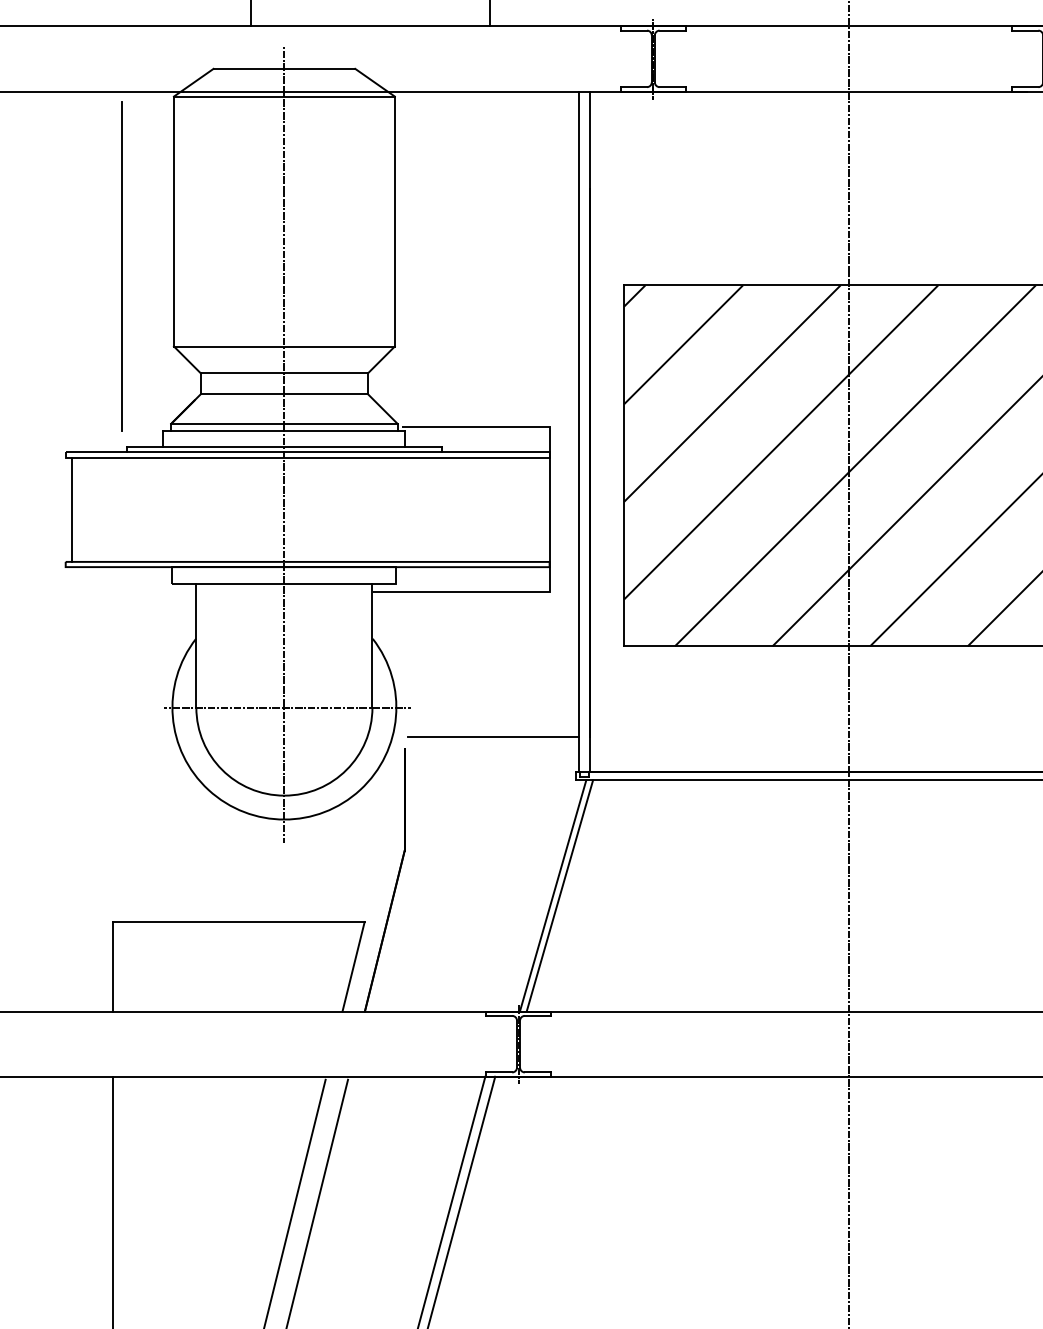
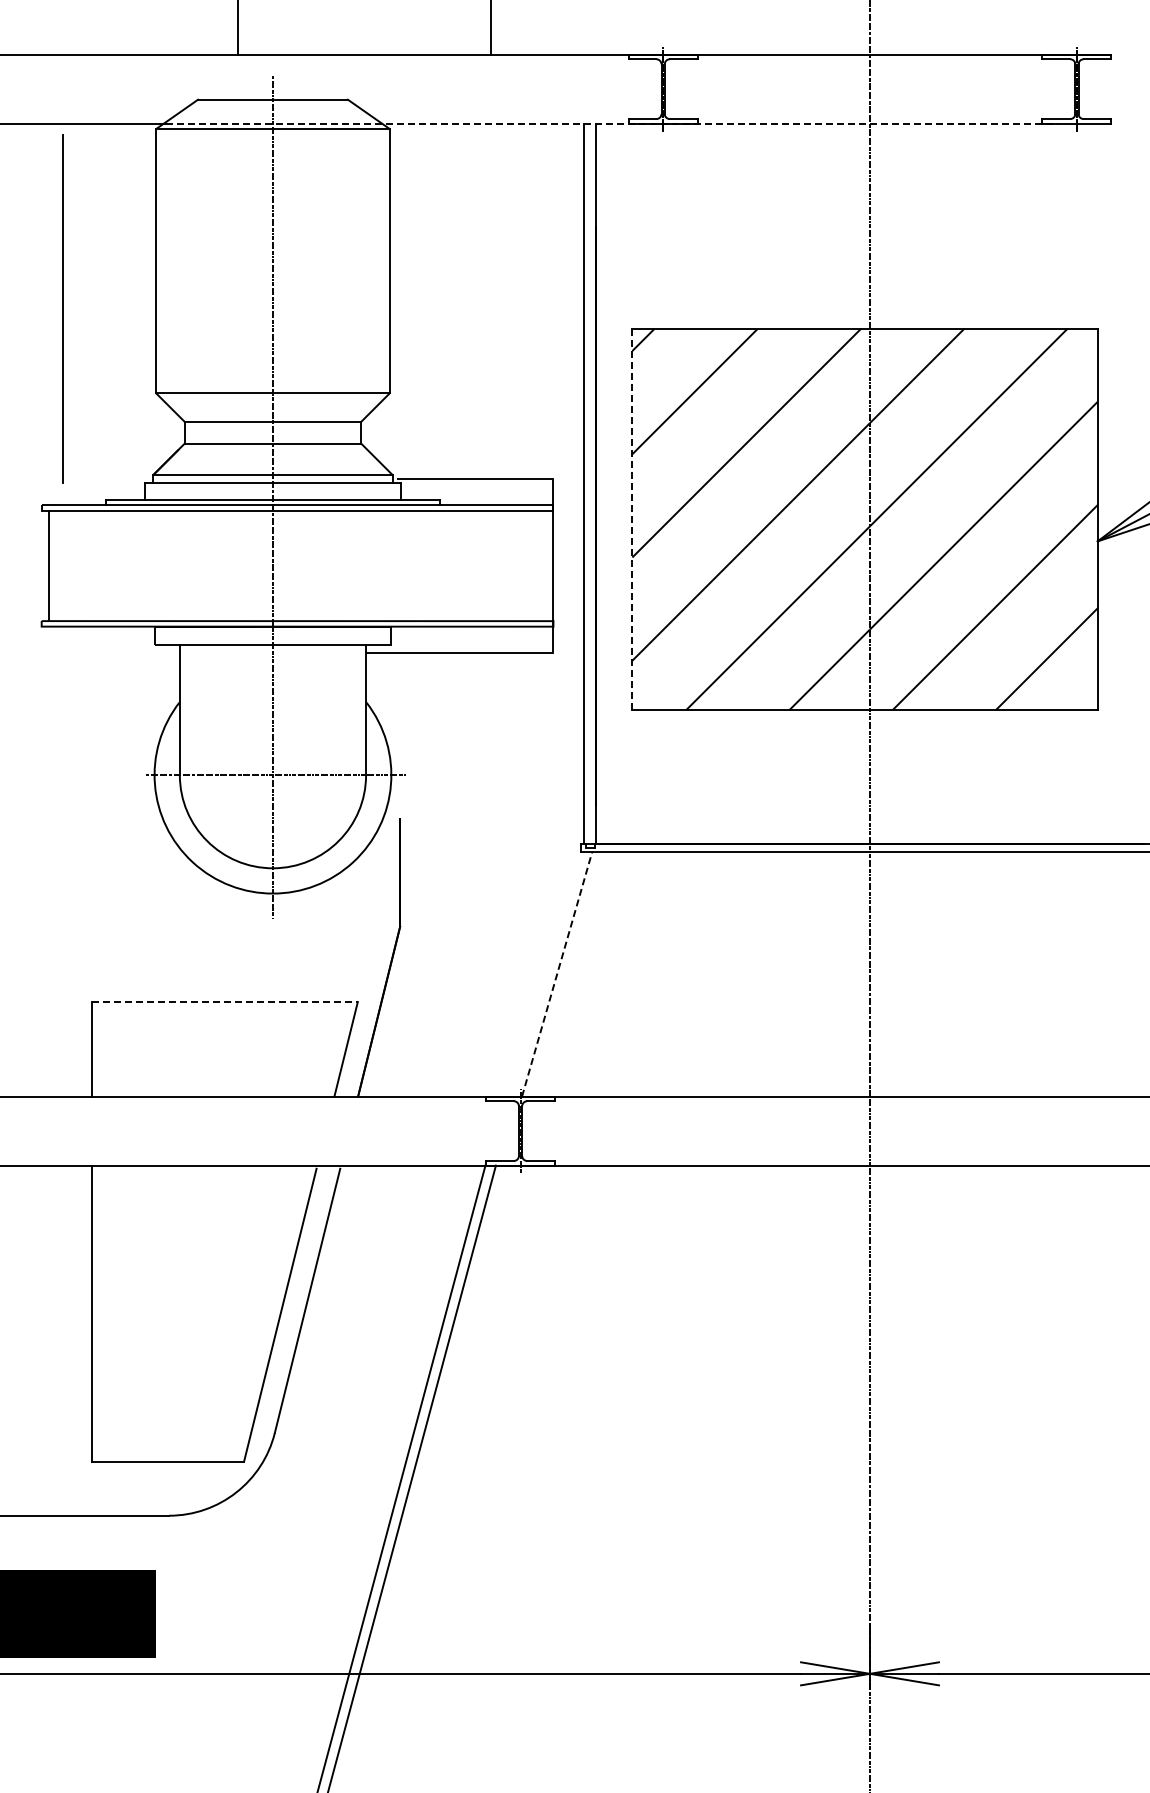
line: (605, 91) -> (612, 123), solid -> dashed
line: (122, 266) -> (62, 308), moved
line: (624, 465) -> (632, 519), solid -> dashed
line: (493, 737) -> (494, 806), removed
line: (553, 895) -> (557, 973), solid -> dashed
line: (560, 896) -> (564, 974), removed
line: (239, 922) -> (225, 1002), solid -> dashed

